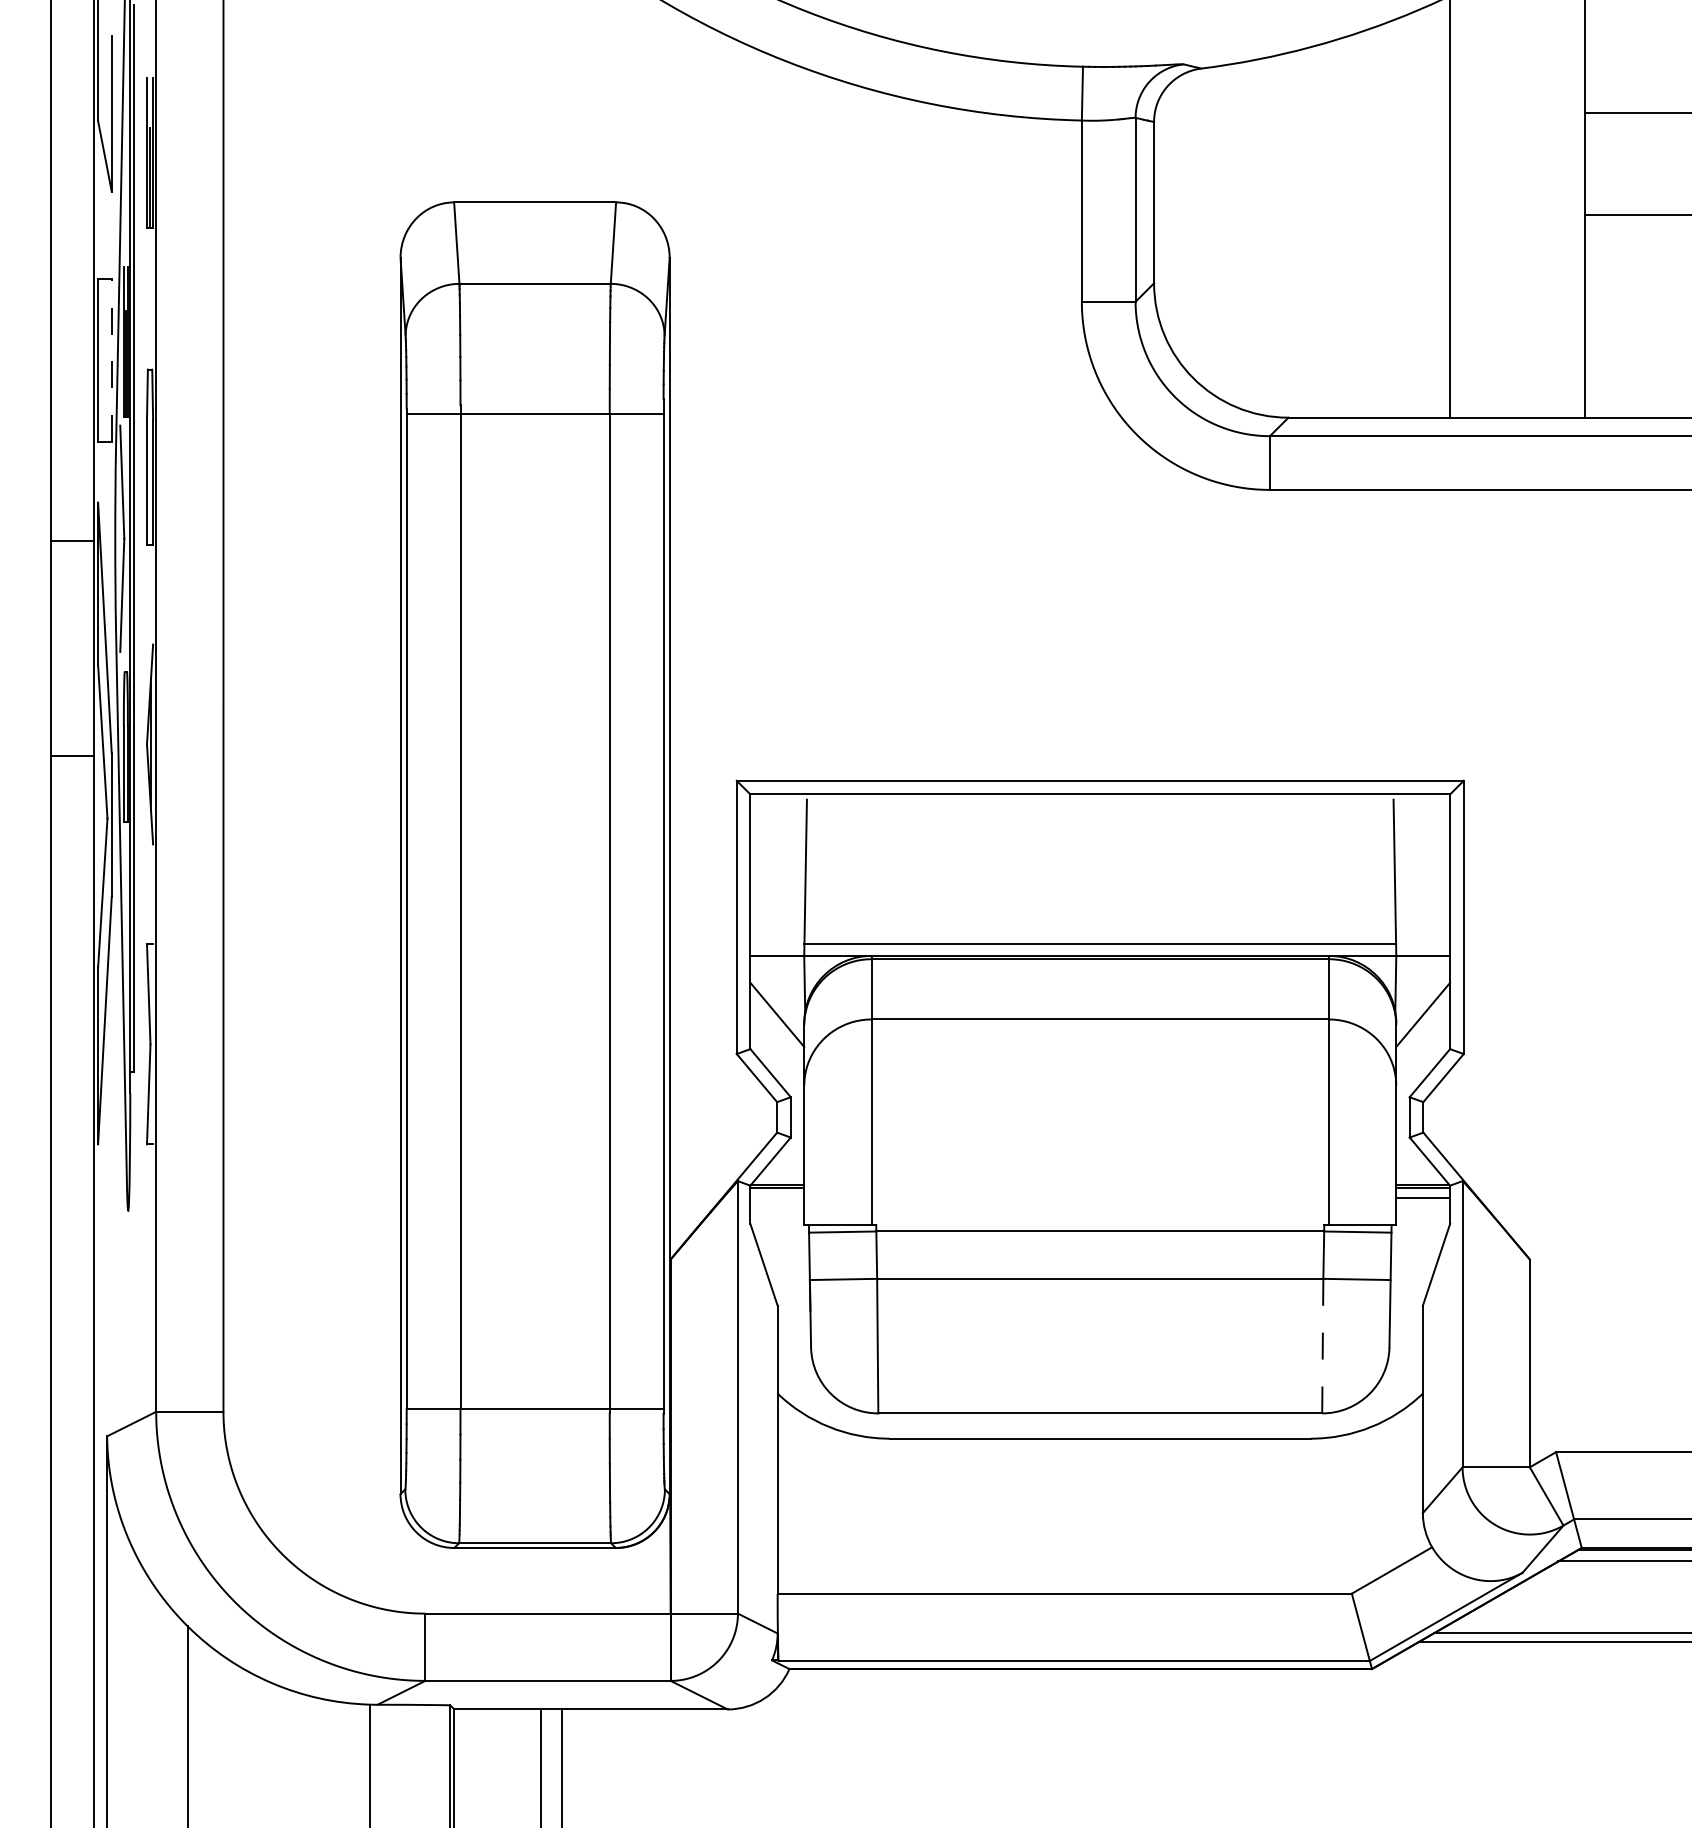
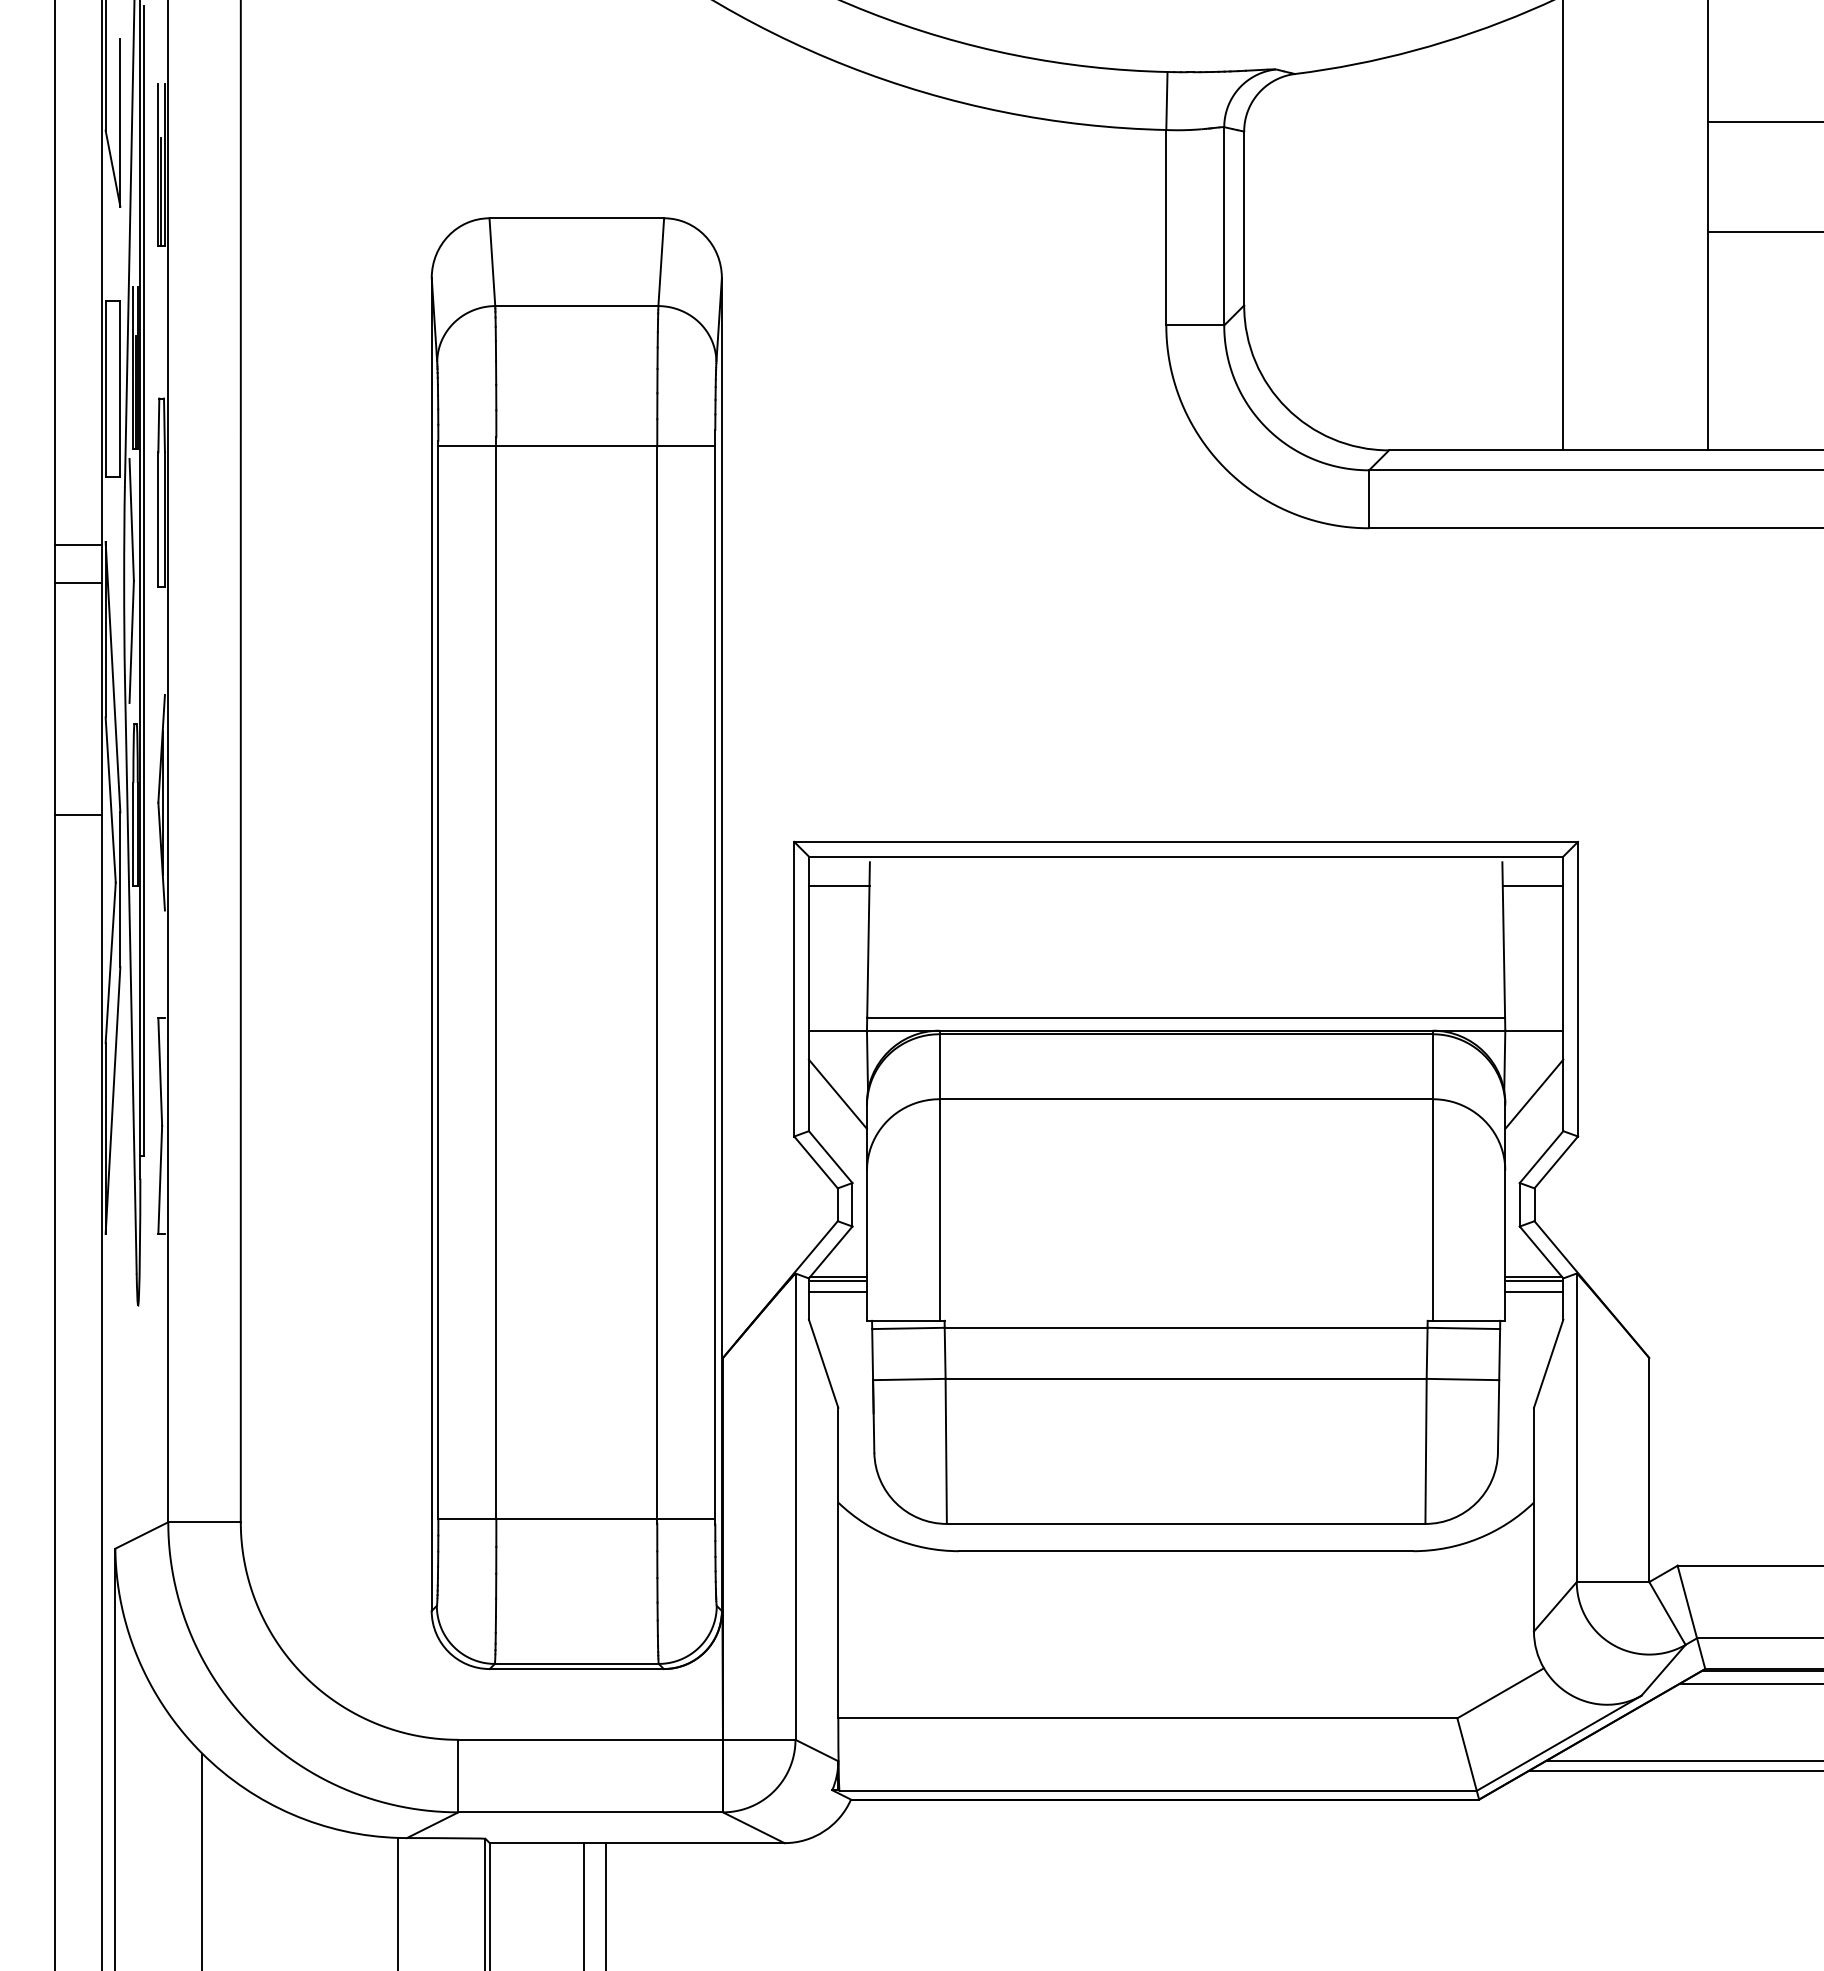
line: (111, 360) -> (120, 388), dashed -> solid
line: (72, 505) -> (77, 545), added
line: (777, 821) -> (838, 885), added
line: (1421, 821) -> (1532, 885), added
line: (776, 1197) -> (837, 1291), added
line: (1323, 1346) -> (1426, 1451), dashed -> solid

